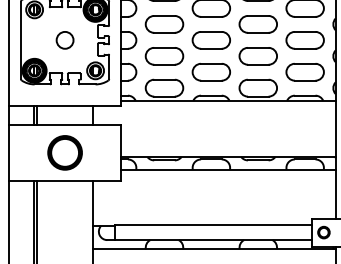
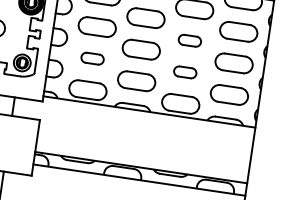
part: (257, 24) -> (189, 40), size x0.6
part: (164, 56) -> (92, 58), size x0.6
part: (257, 56) -> (184, 72), size x0.6

